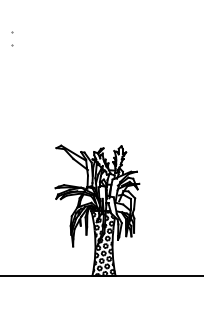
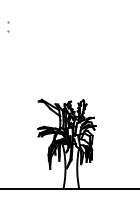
hatch: (104, 242) -> (71, 166), removed

